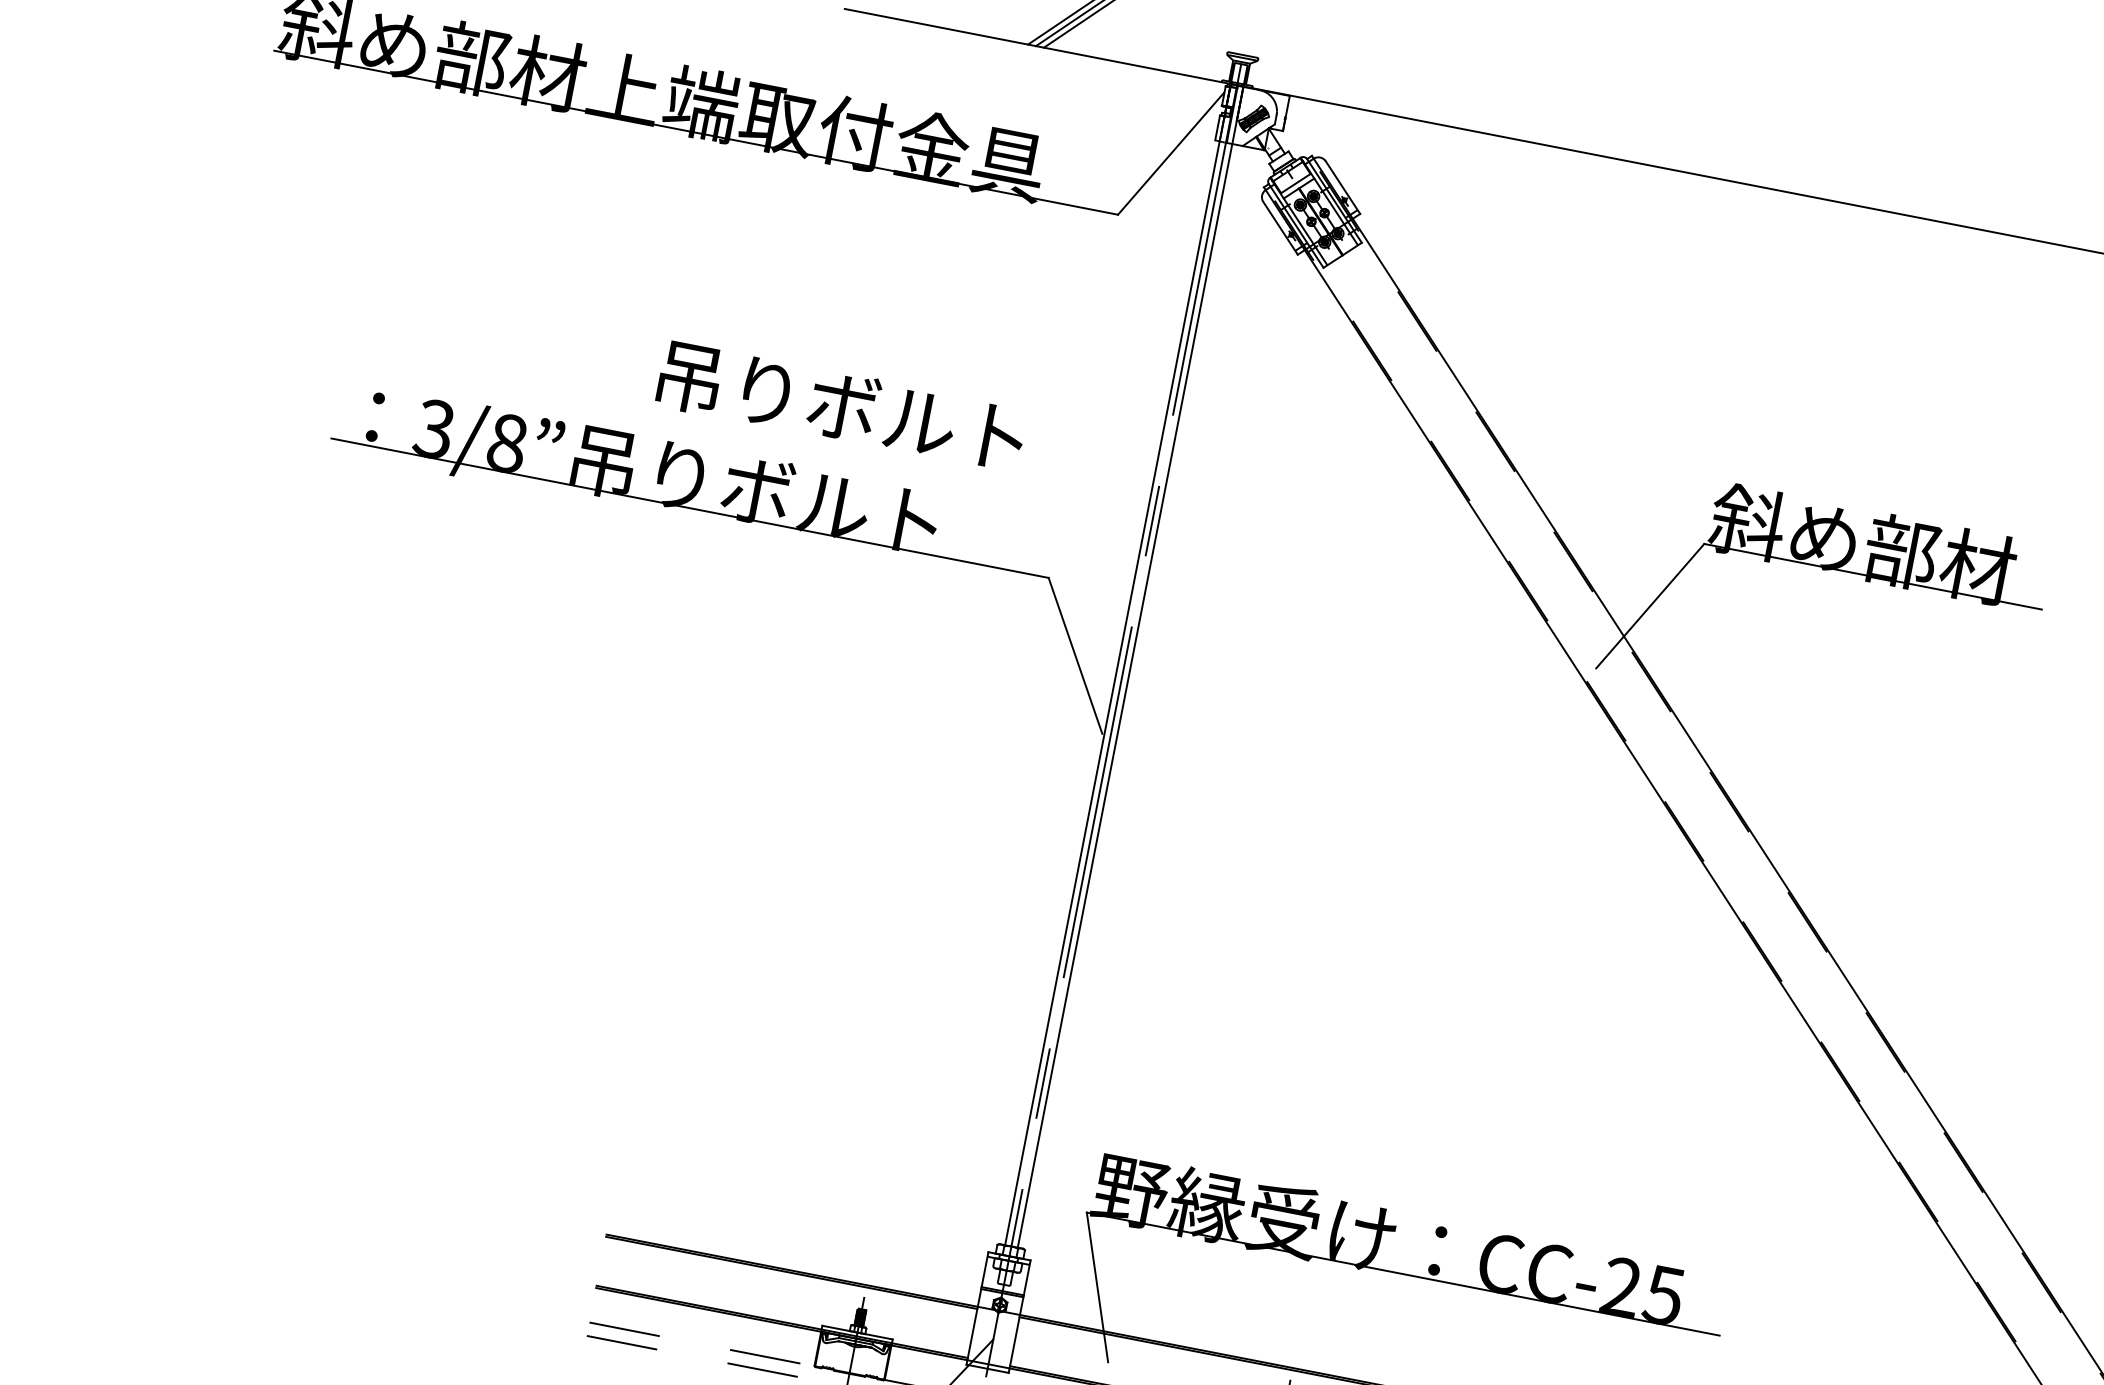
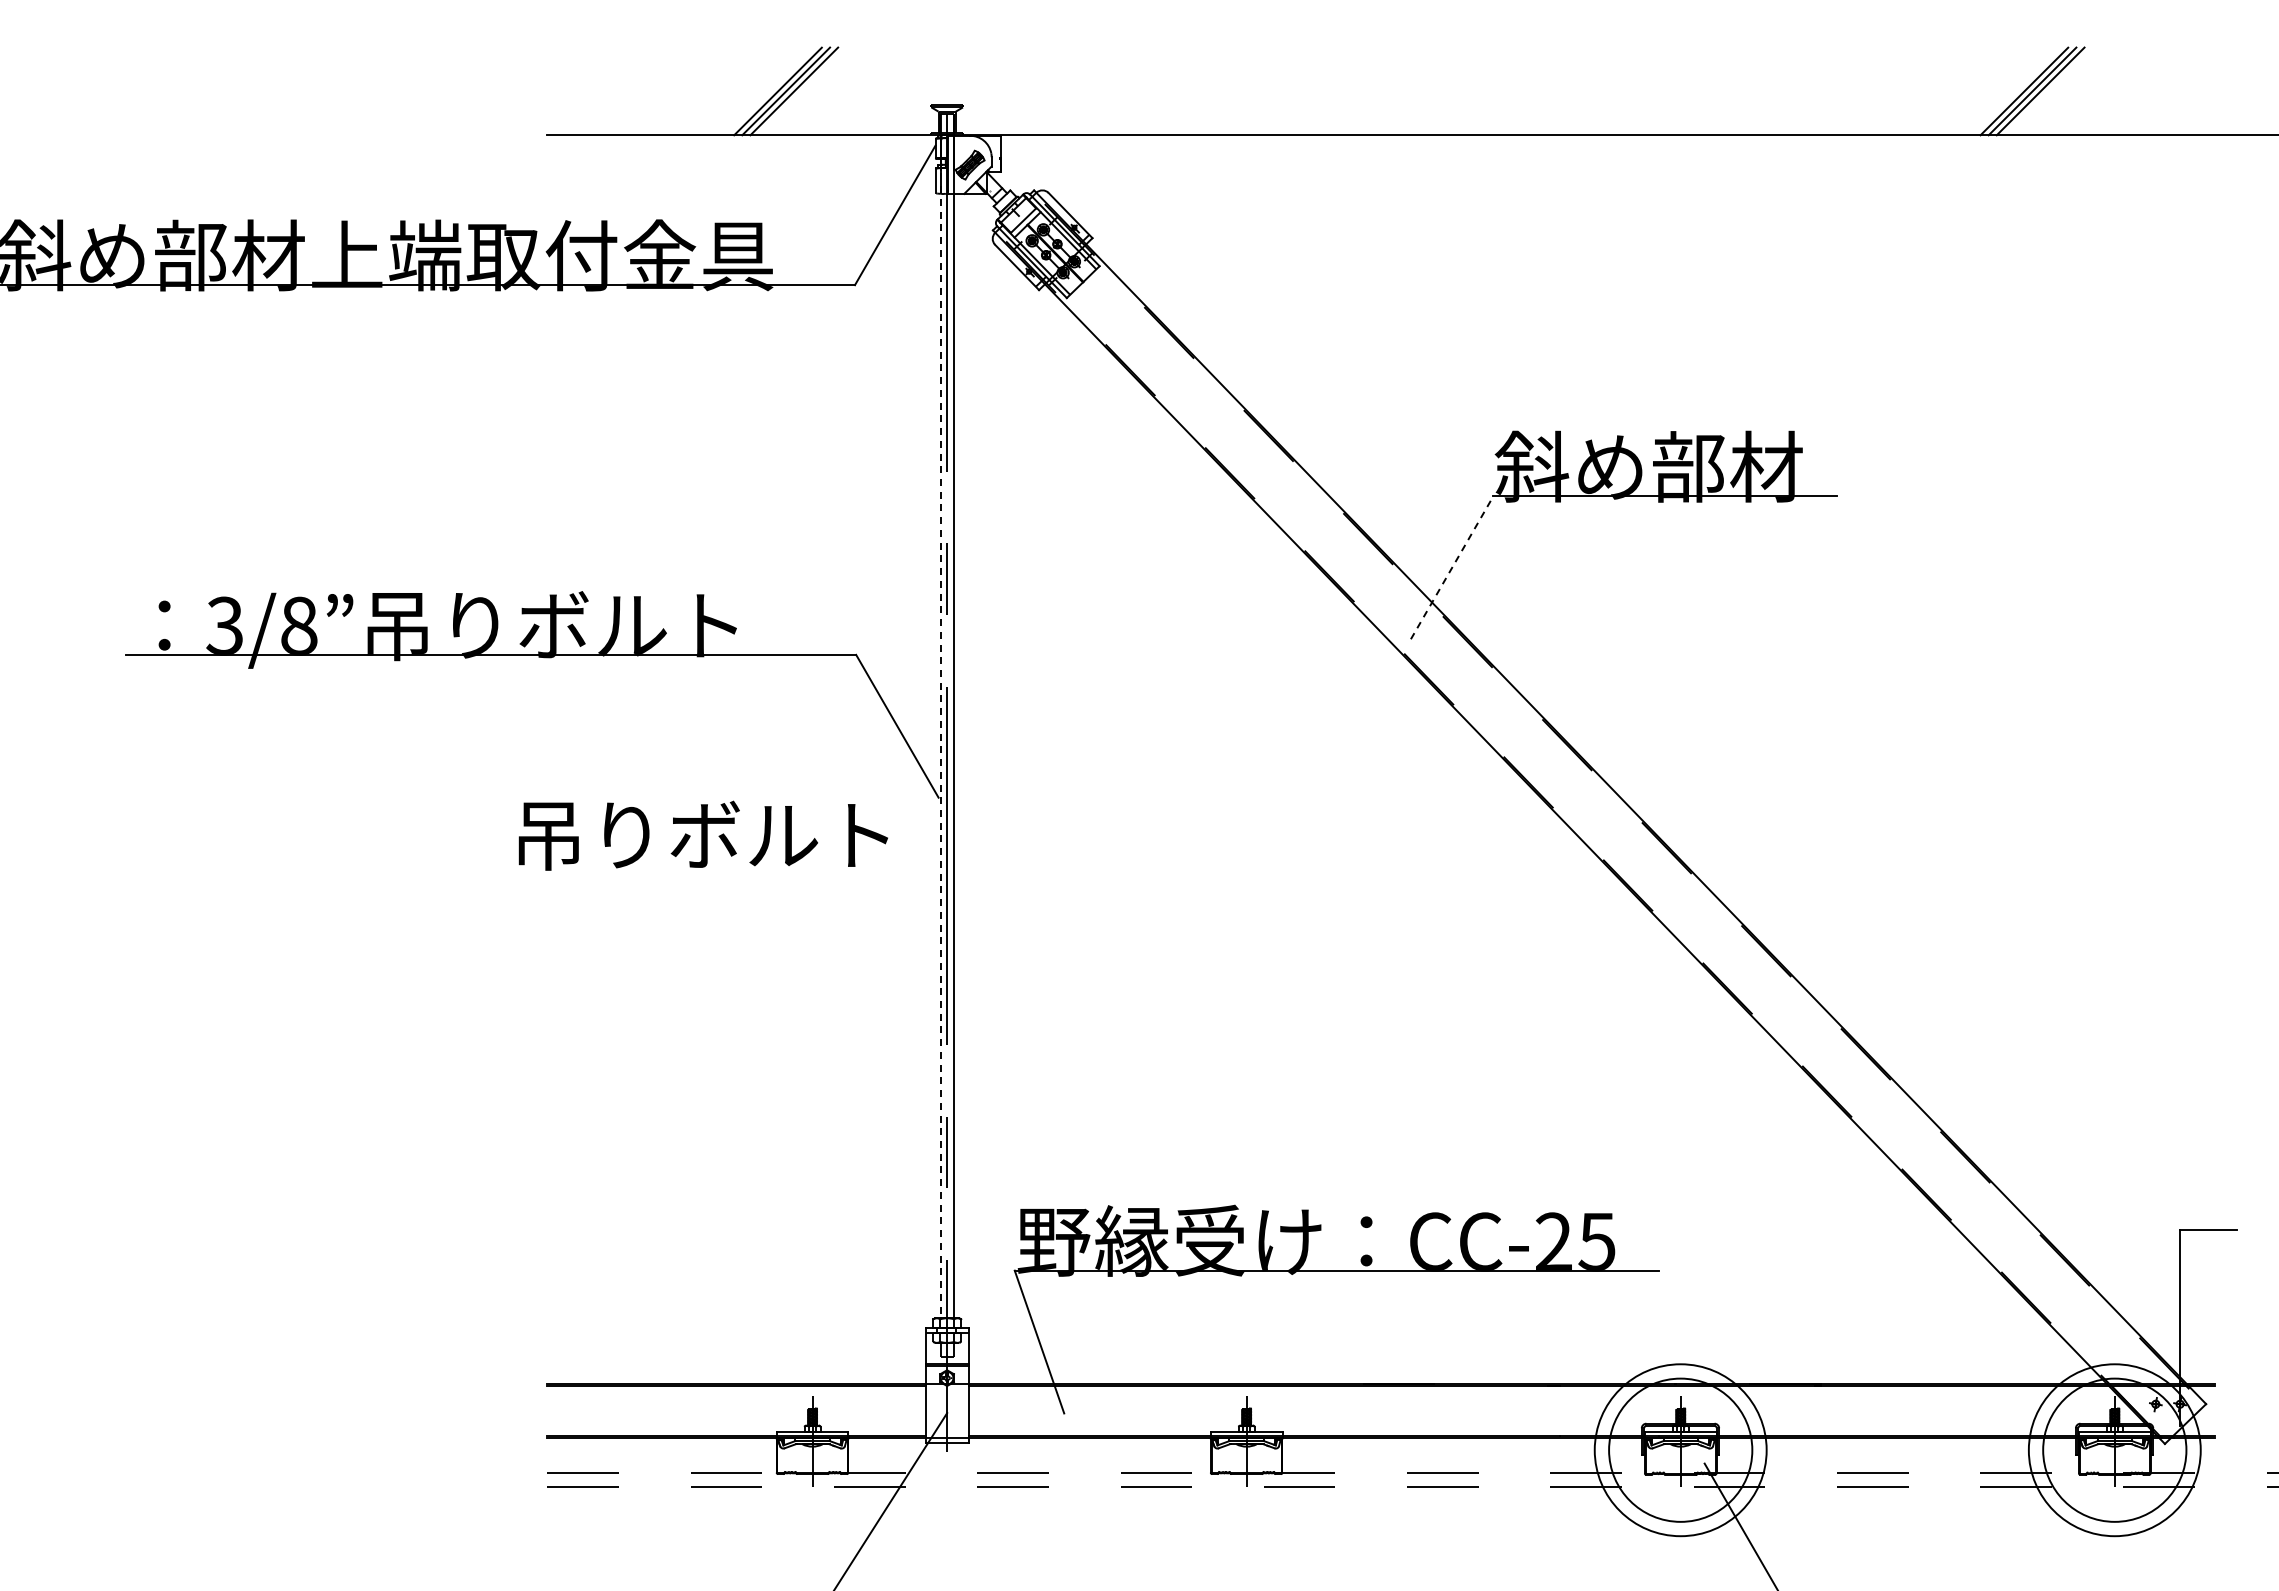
text: (840, 406) -> (702, 835), moved
line: (1650, 605) -> (1452, 567), solid -> dashed
line: (1117, 665) -> (940, 727), solid -> dashed

